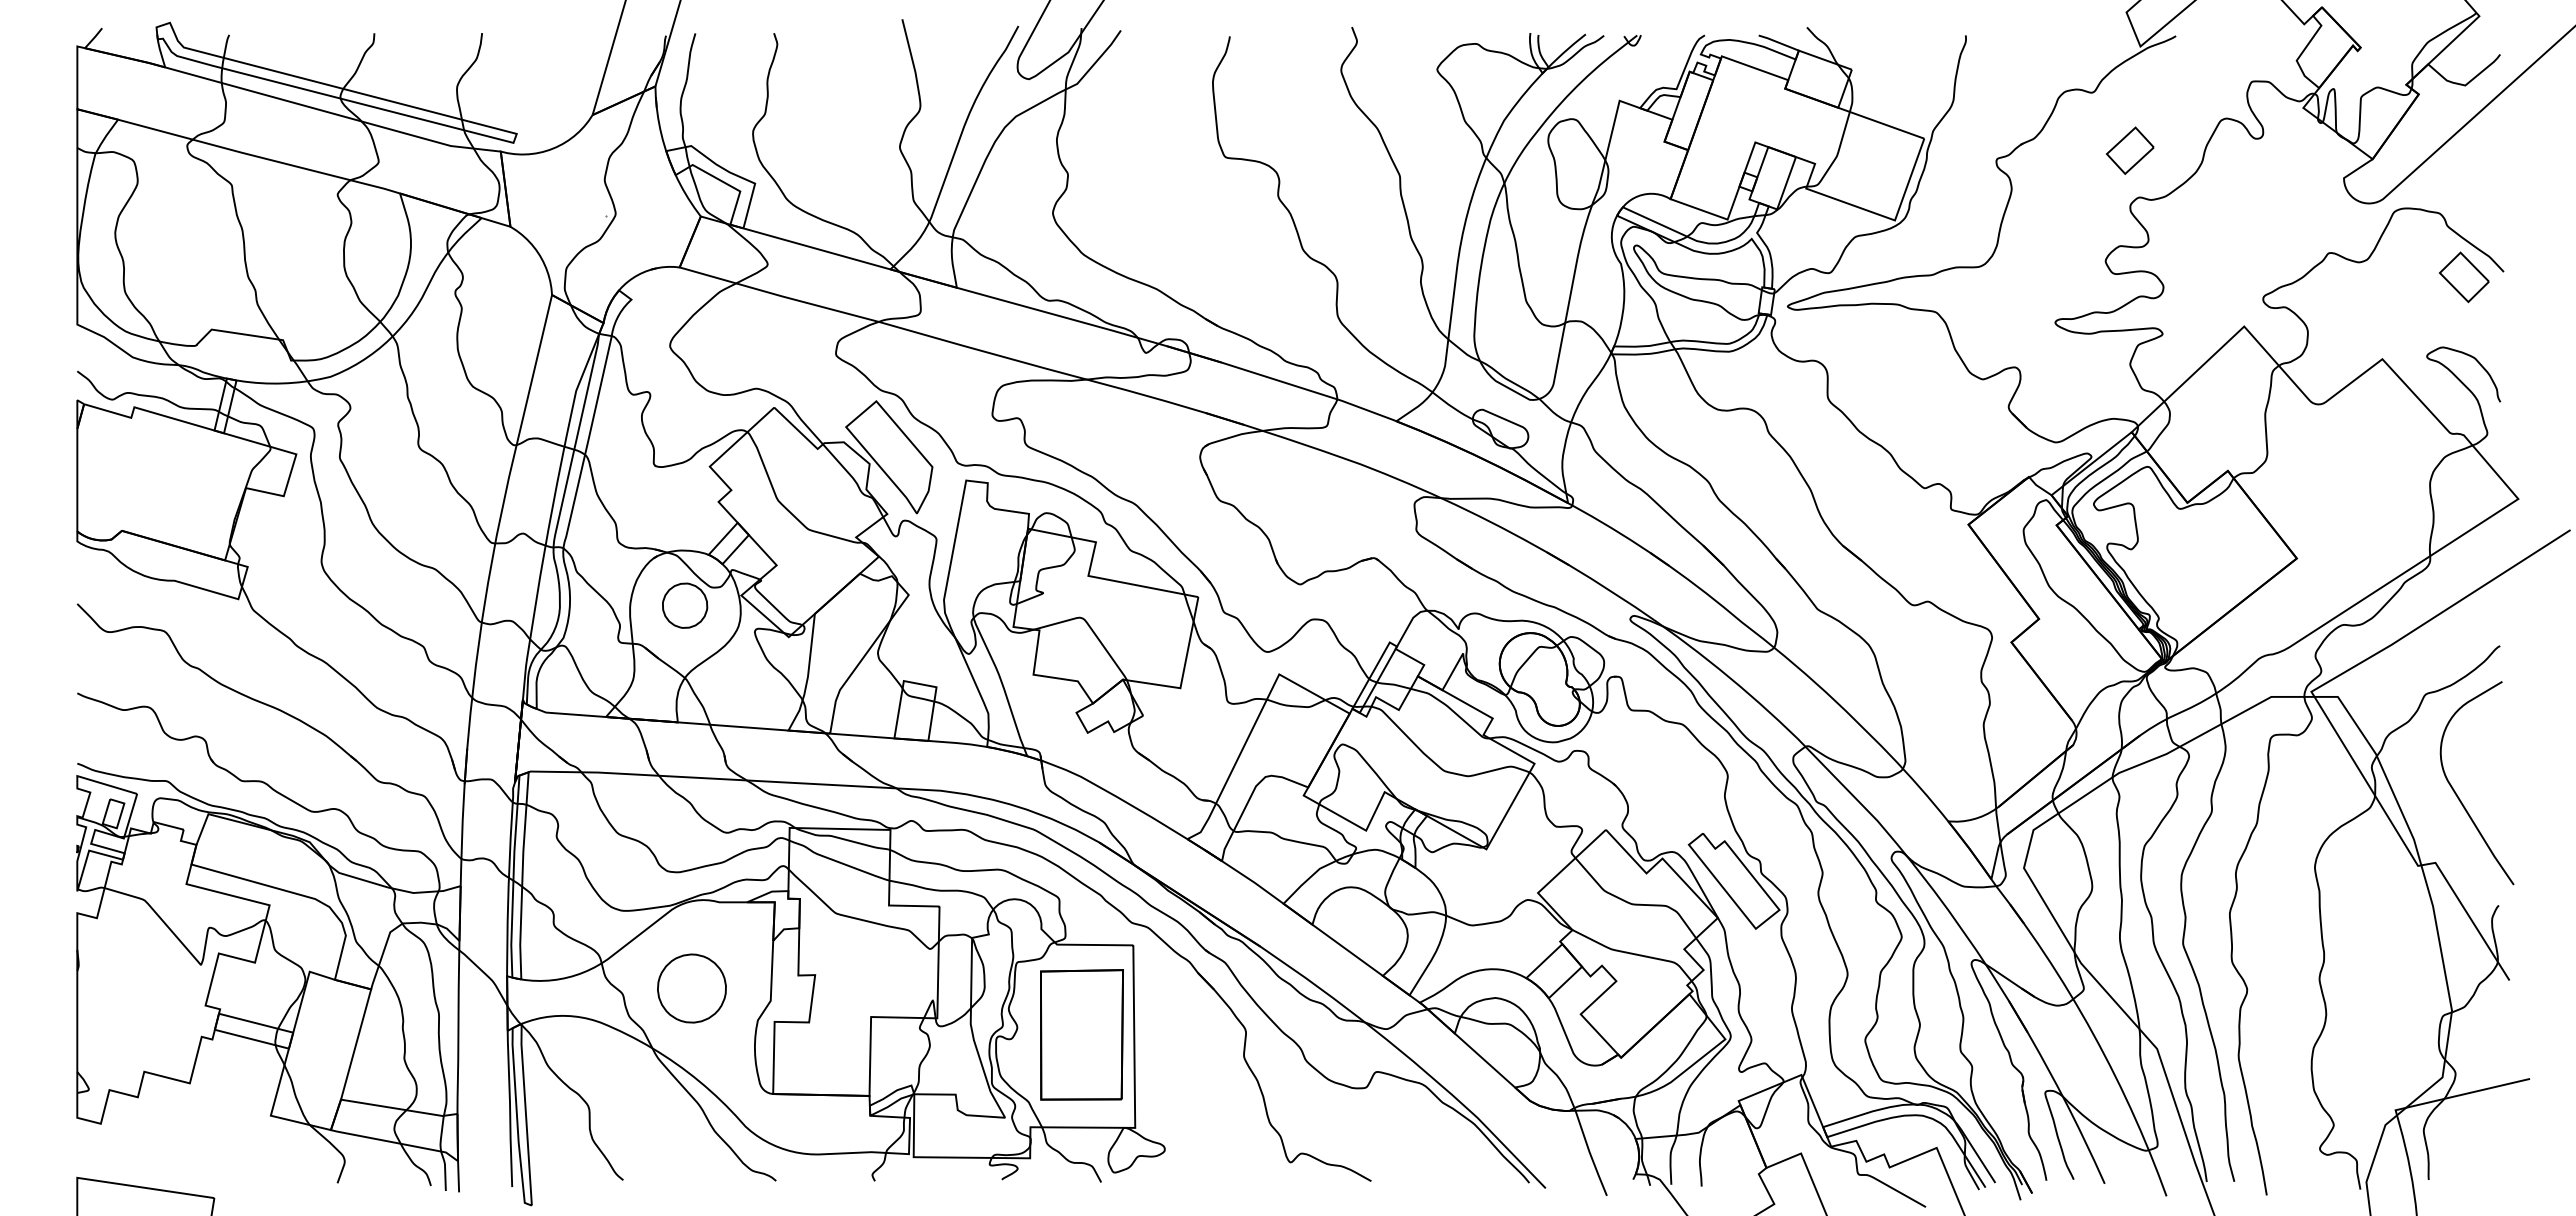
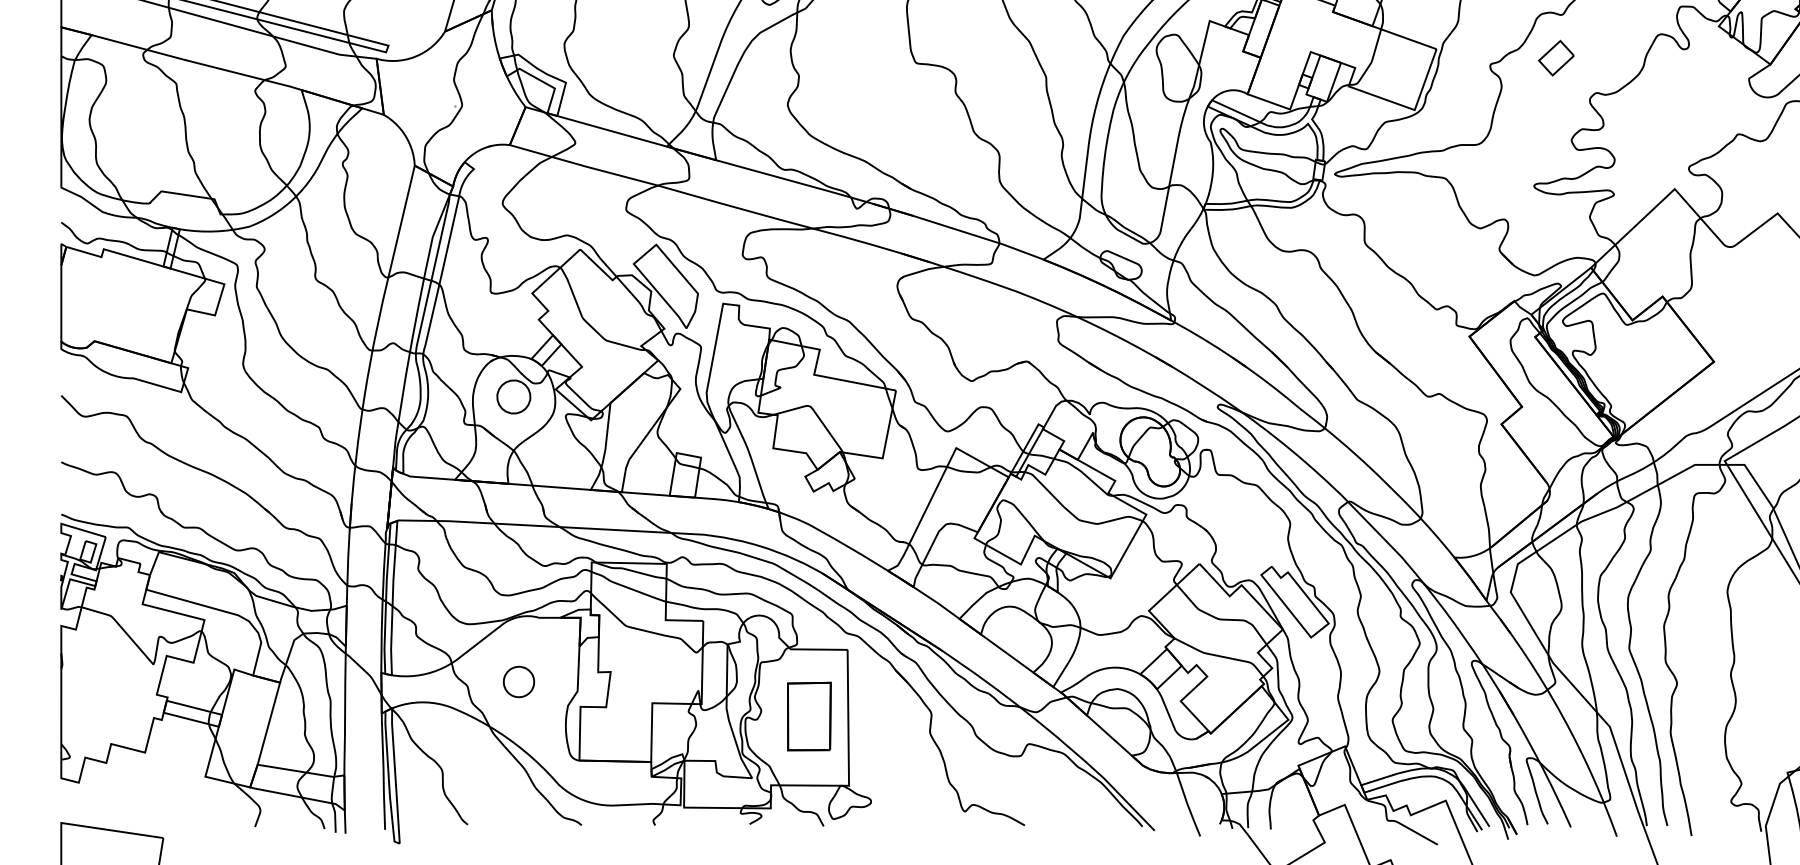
part: (2130, 150) -> (1556, 58), moved
part: (691, 988) -> (518, 681), size x0.6
part: (1081, 1034) -> (809, 716), size x0.7

